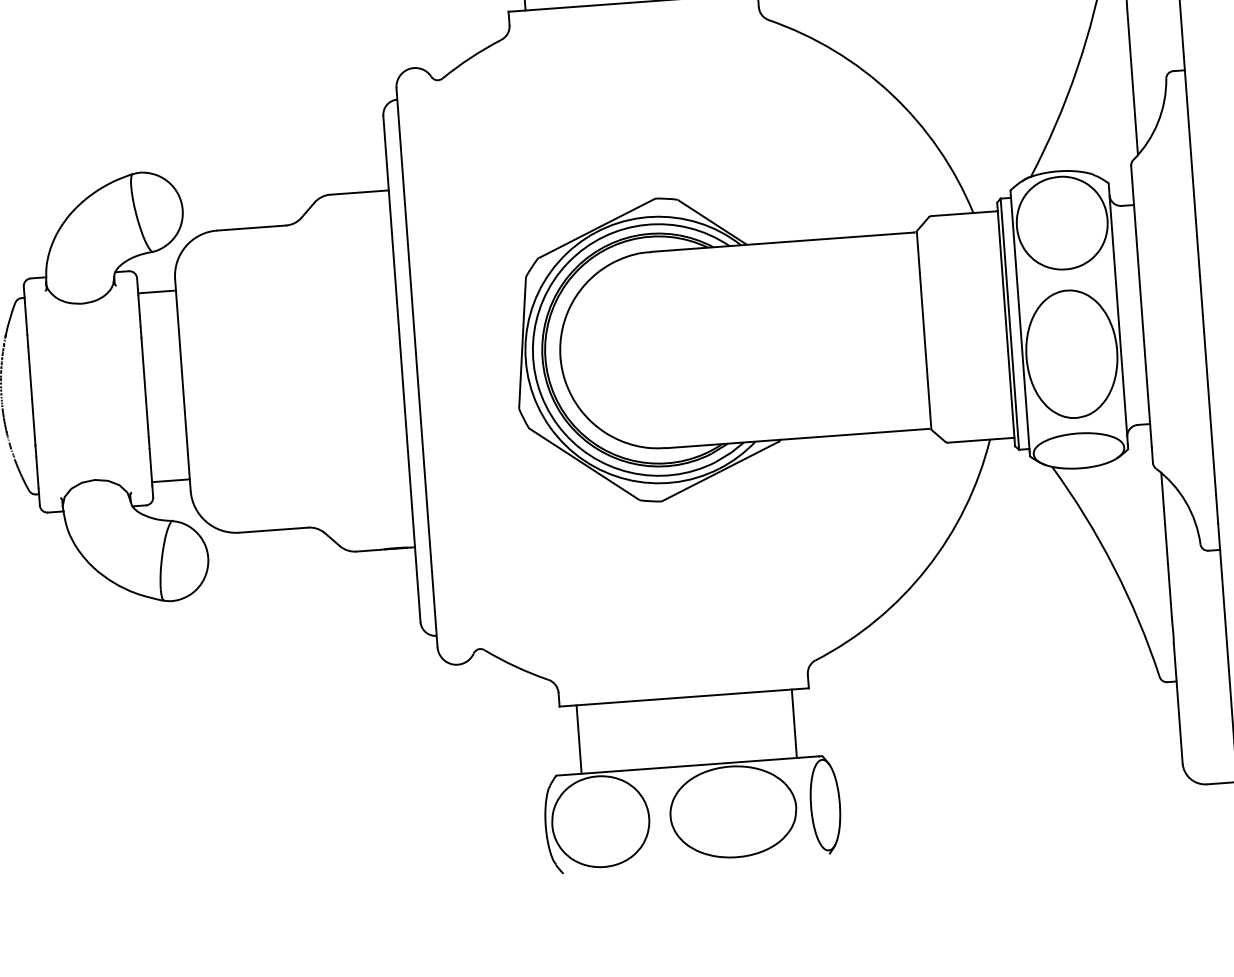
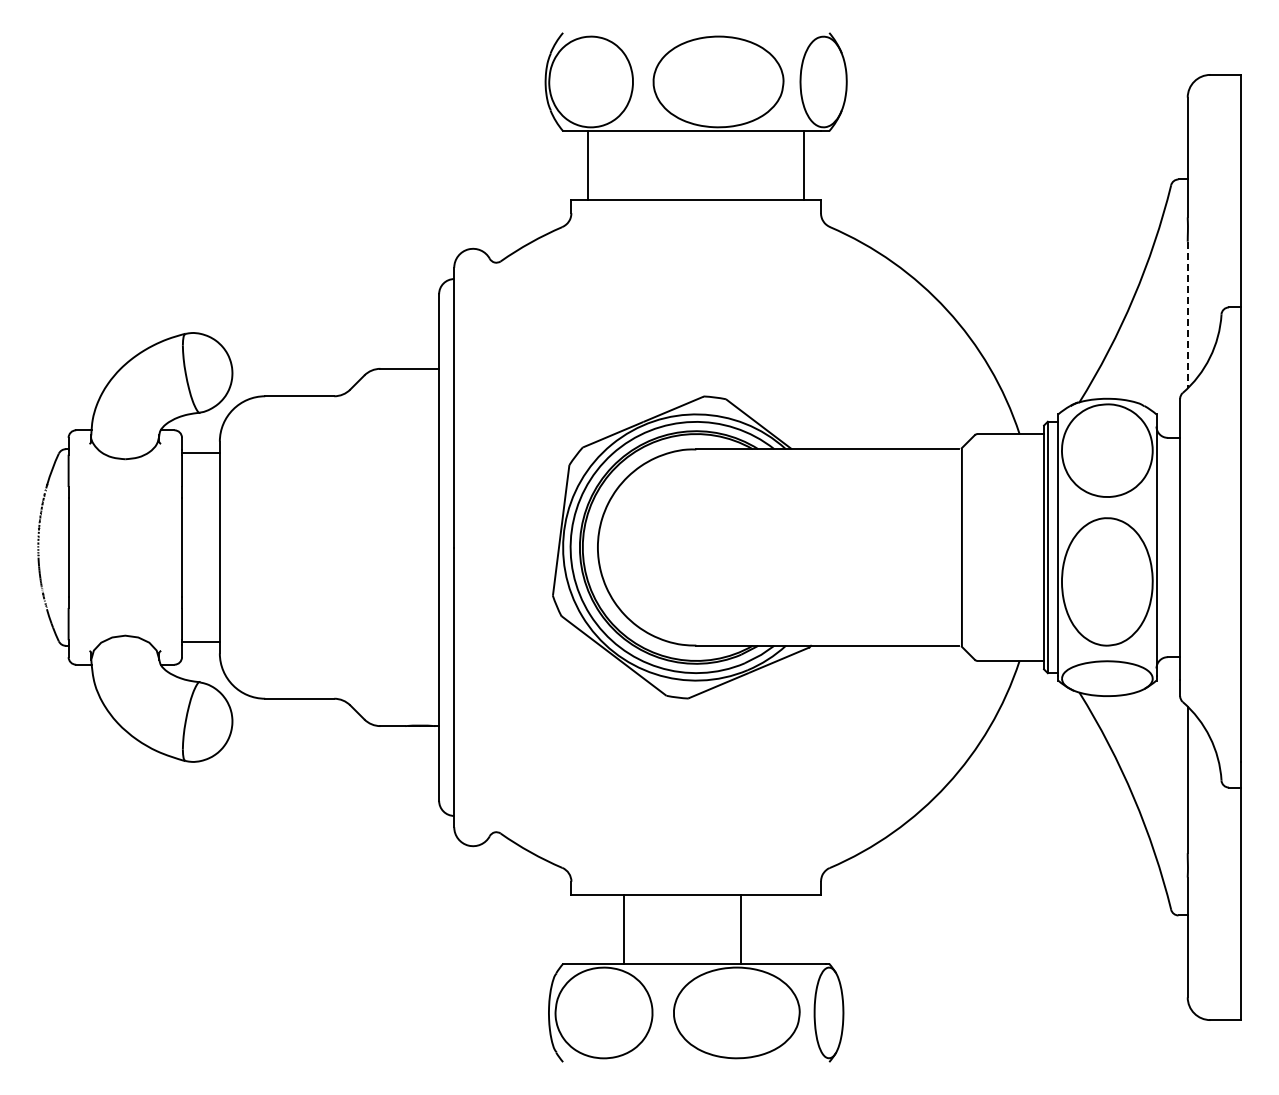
line: (1132, 82) -> (1187, 315), solid -> dashed
line: (793, 723) -> (740, 929), moved
line: (579, 739) -> (624, 929), moved

